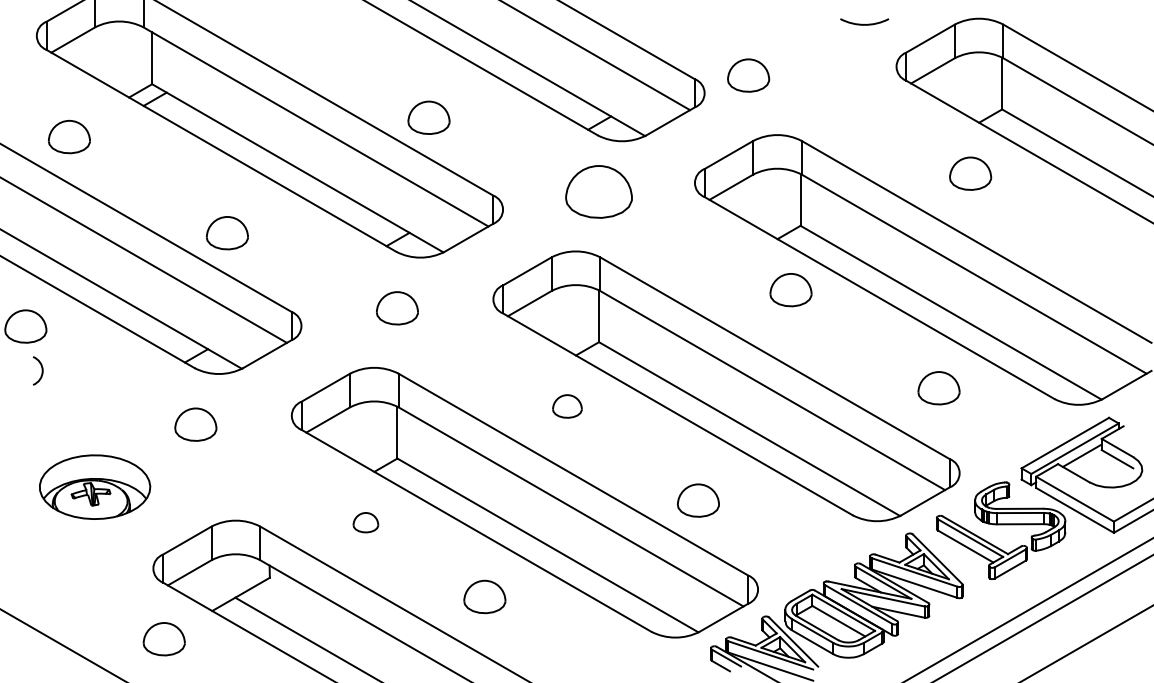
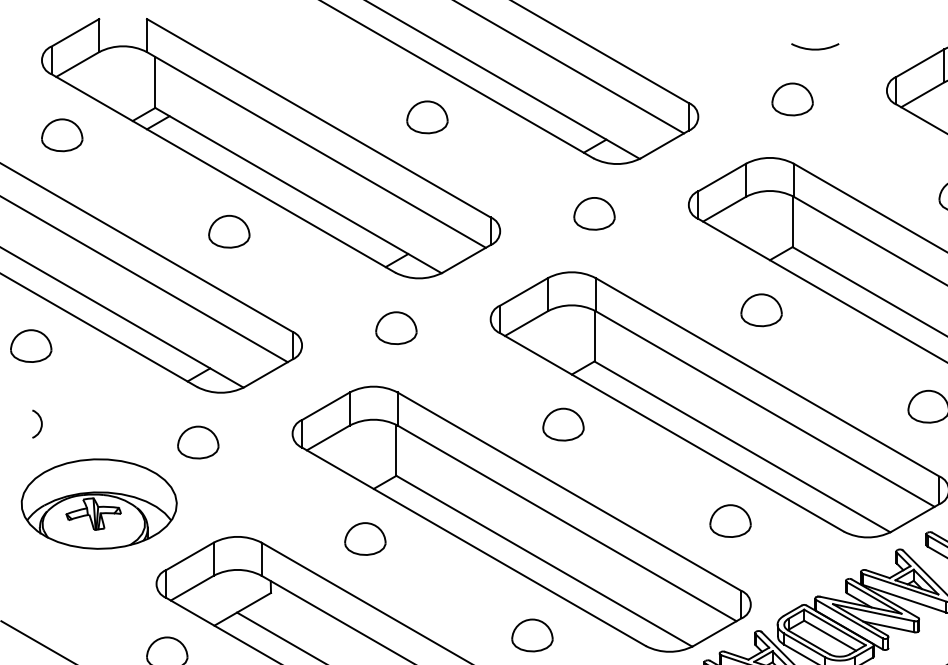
arc: (864, 24) -> (815, 49), moved
part: (748, 75) -> (792, 99), moved
part: (428, 117) -> (426, 117), moved
part: (69, 137) -> (62, 135), moved
part: (598, 191) -> (593, 213), size x0.62
part: (227, 233) -> (229, 232), moved
part: (790, 290) -> (761, 310), moved
arc: (41, 370) -> (40, 423), moved
part: (567, 406) -> (563, 424), size x1.43
part: (94, 486) -> (98, 503), size x1.43
part: (698, 500) -> (730, 521), moved
part: (365, 522) -> (365, 538), size x1.67
part: (484, 596) -> (532, 635), moved

